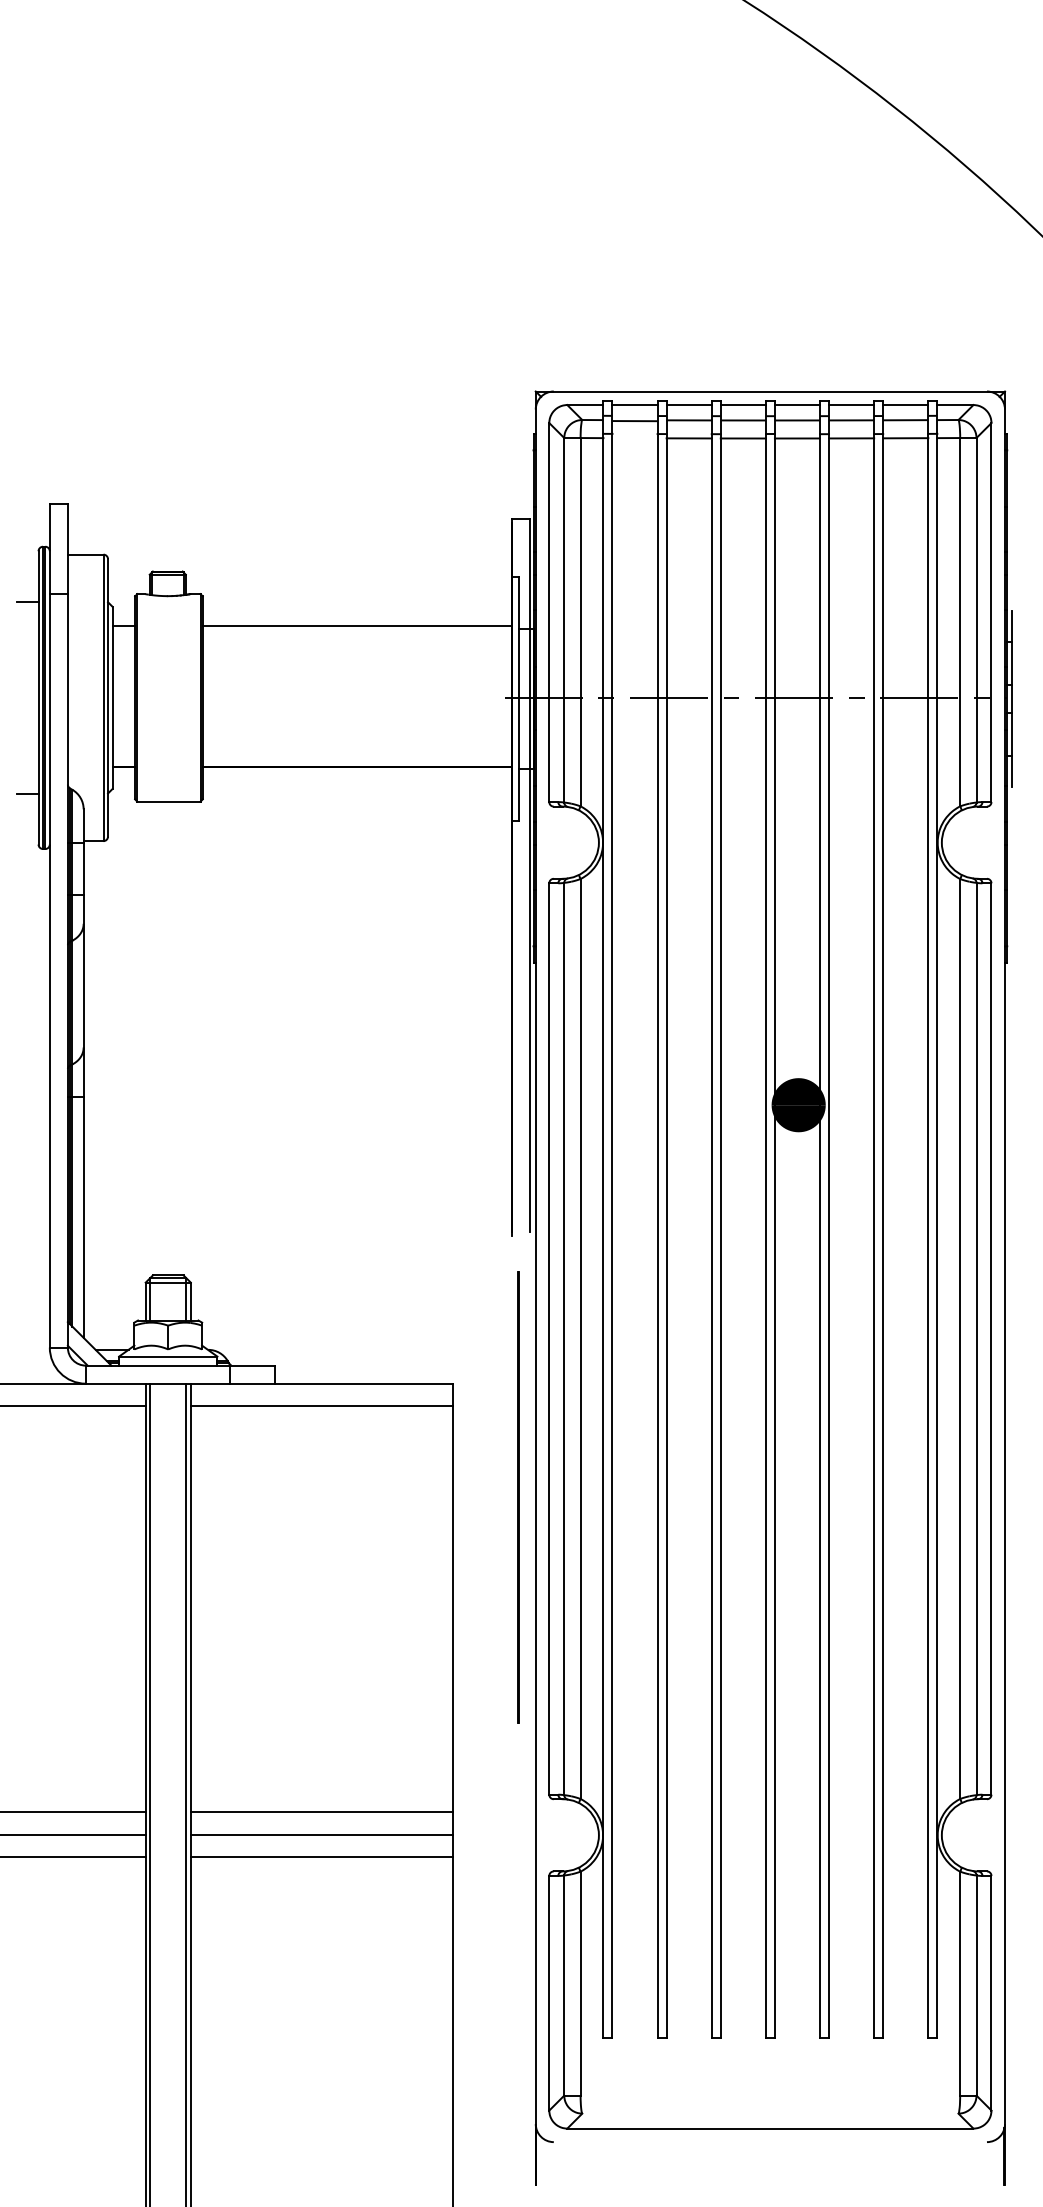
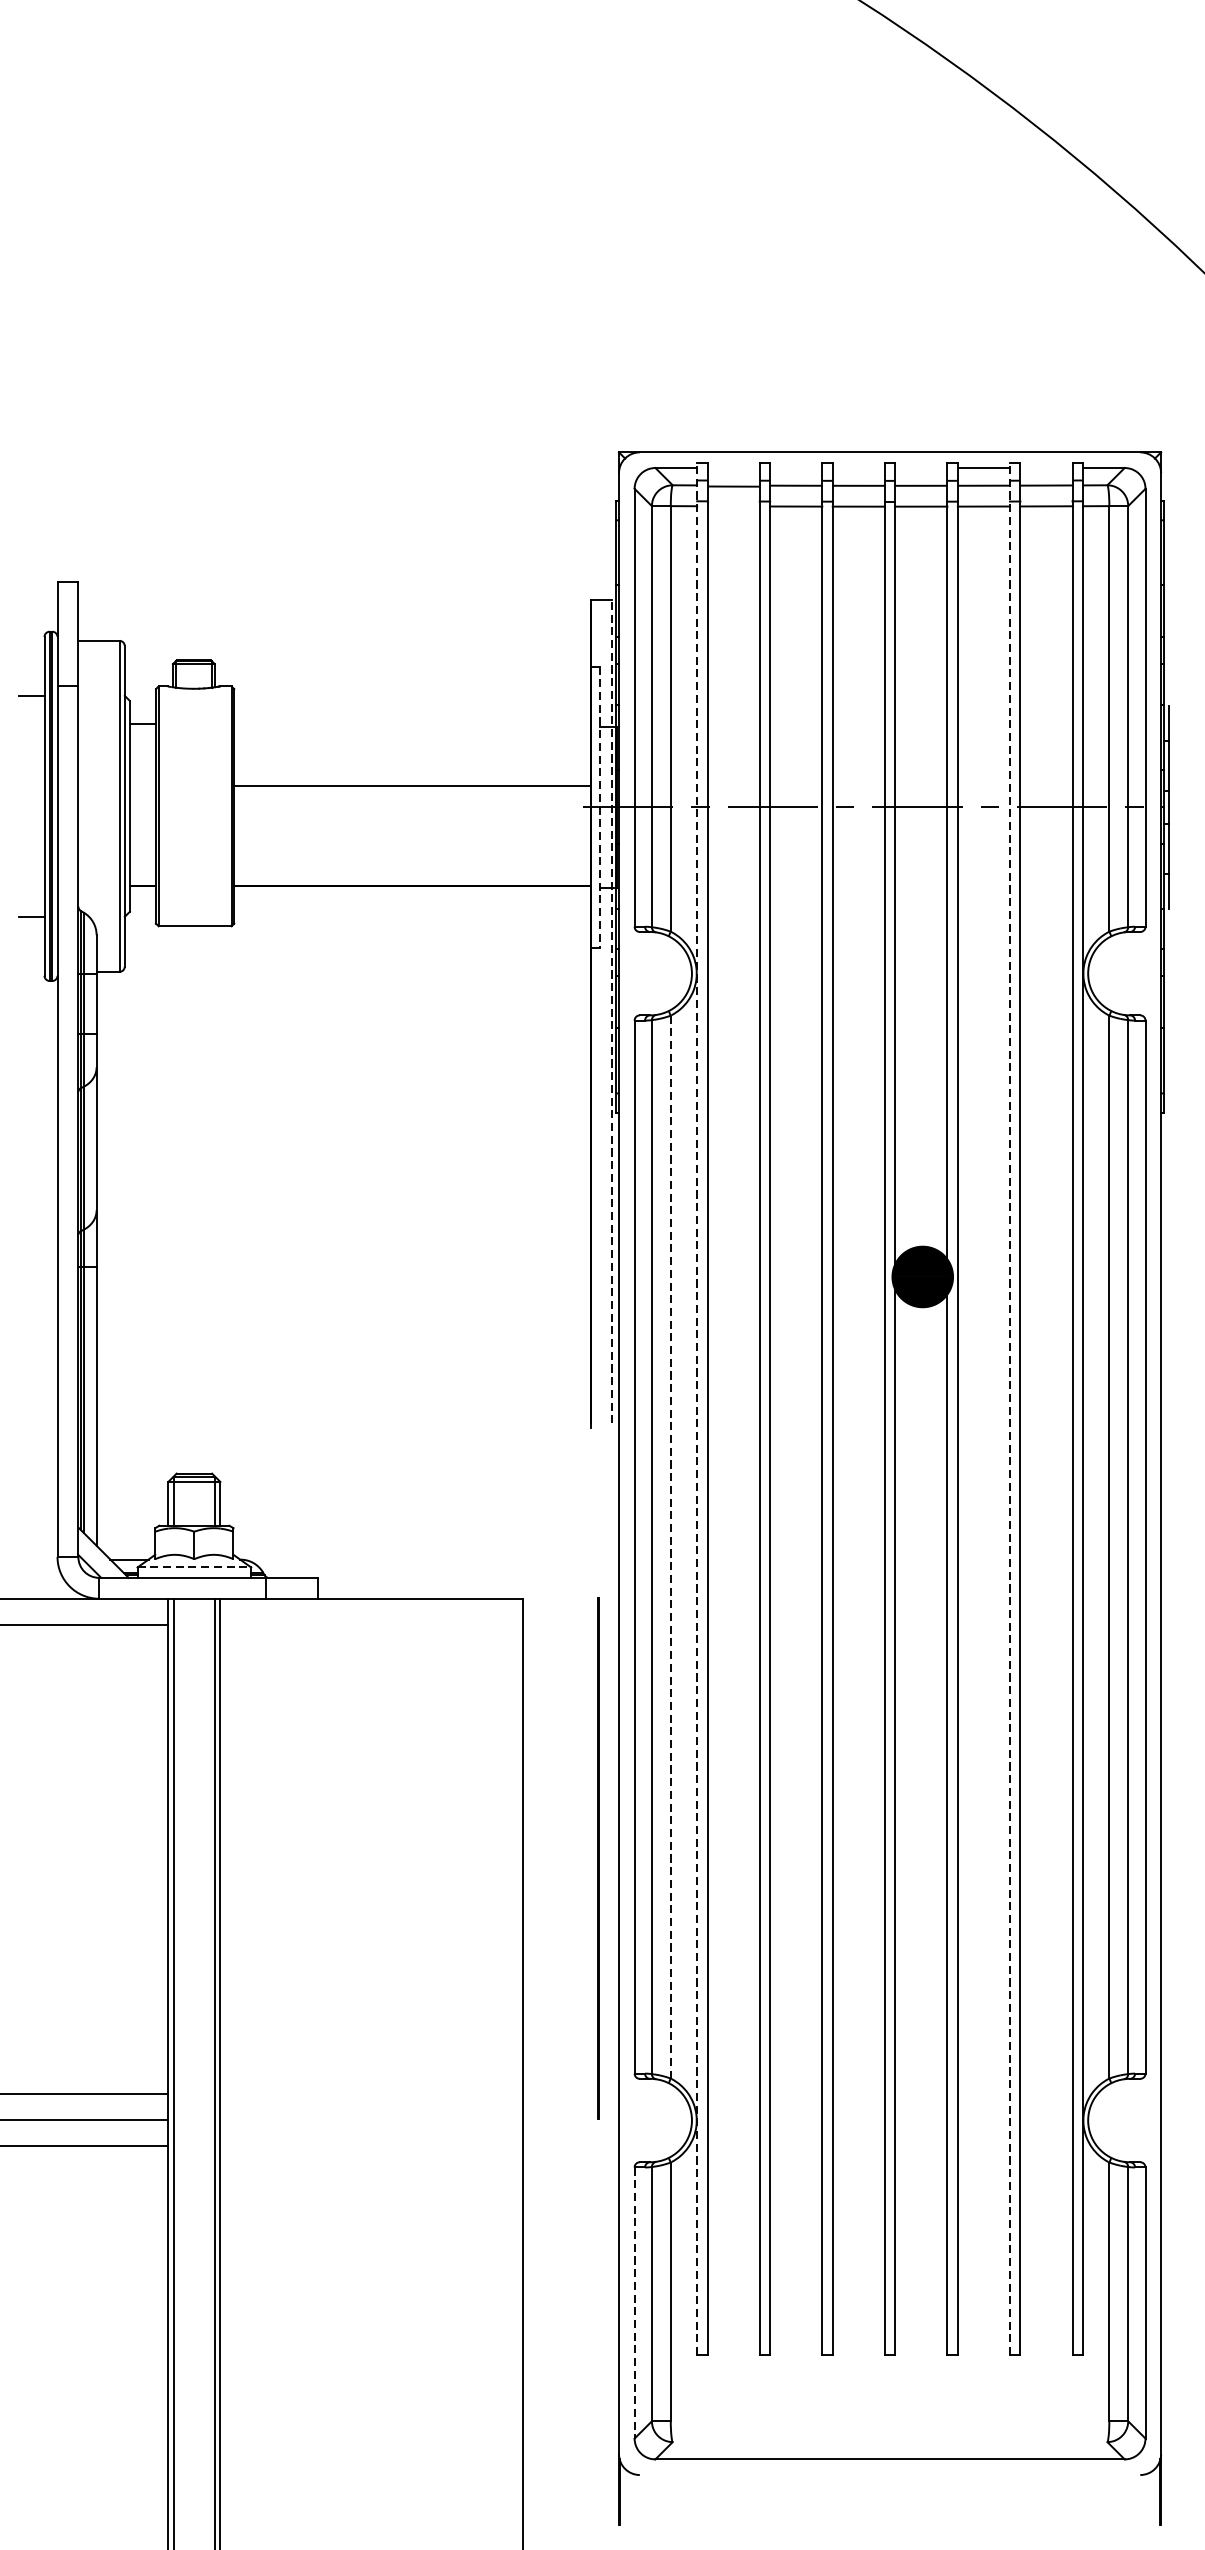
line: (634, 405) -> (733, 468), removed
line: (688, 405) -> (795, 468), removed
line: (742, 405) -> (857, 468), removed
line: (797, 405) -> (921, 468), removed
line: (905, 405) -> (1046, 468), removed
line: (356, 626) -> (411, 786), moved
line: (519, 698) -> (600, 807), solid -> dashed
line: (529, 875) -> (611, 1011), solid -> dashed
line: (603, 1219) -> (697, 1409), solid -> dashed
line: (874, 1219) -> (1010, 1409), solid -> dashed
line: (580, 1339) -> (670, 1547), solid -> dashed
line: (168, 1356) -> (194, 1567), solid -> dashed
line: (321, 1406) -> (371, 1625), removed
line: (518, 1497) -> (599, 1858), moved
line: (321, 1812) -> (371, 2094), removed
line: (321, 1834) -> (371, 2119), removed
line: (321, 1857) -> (371, 2146), removed
line: (549, 1993) -> (634, 2303), solid -> dashed

